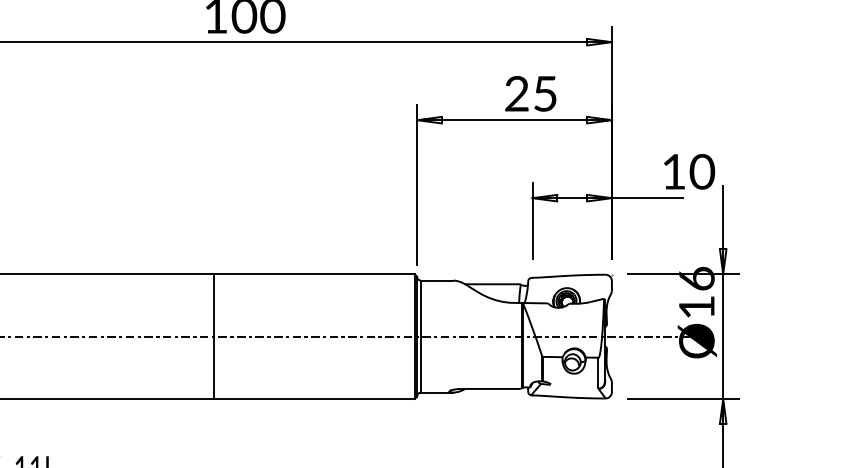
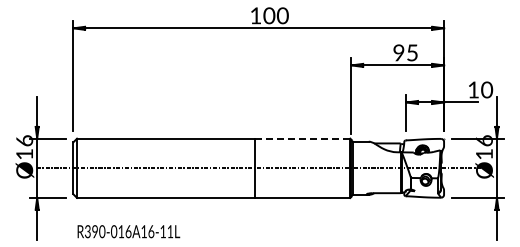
text: (516, 95) -> (398, 53), 25 -> 95
line: (314, 273) -> (302, 138), solid -> dashed

